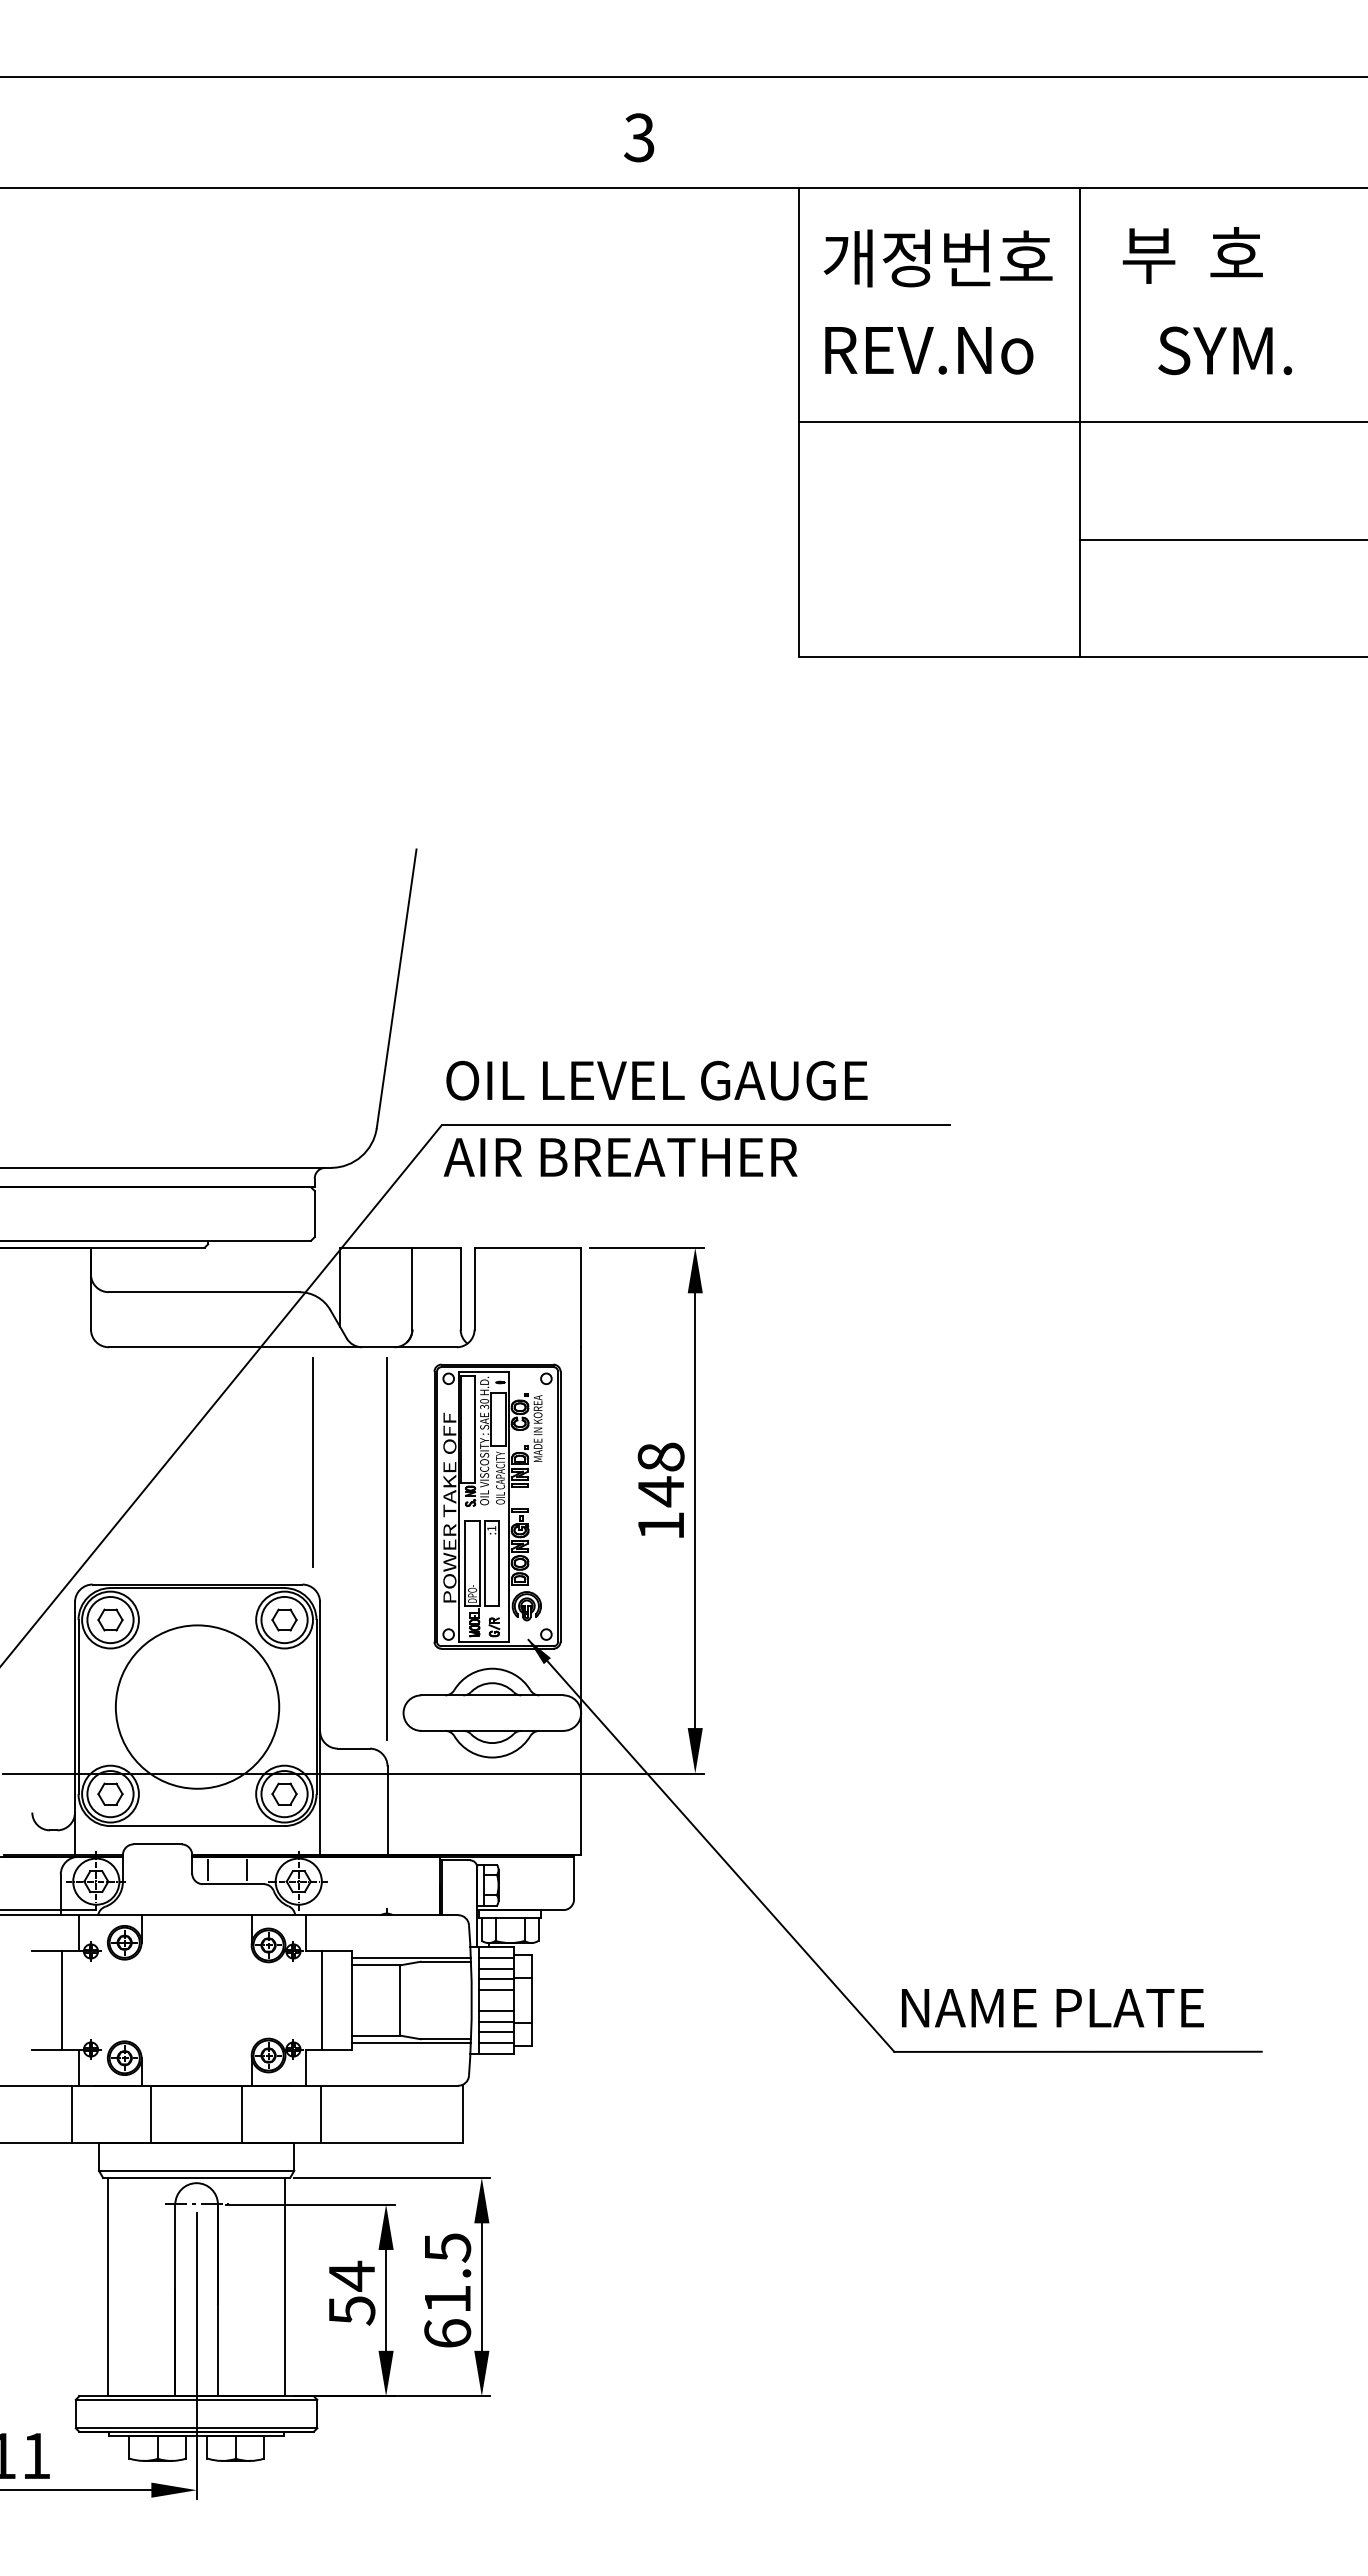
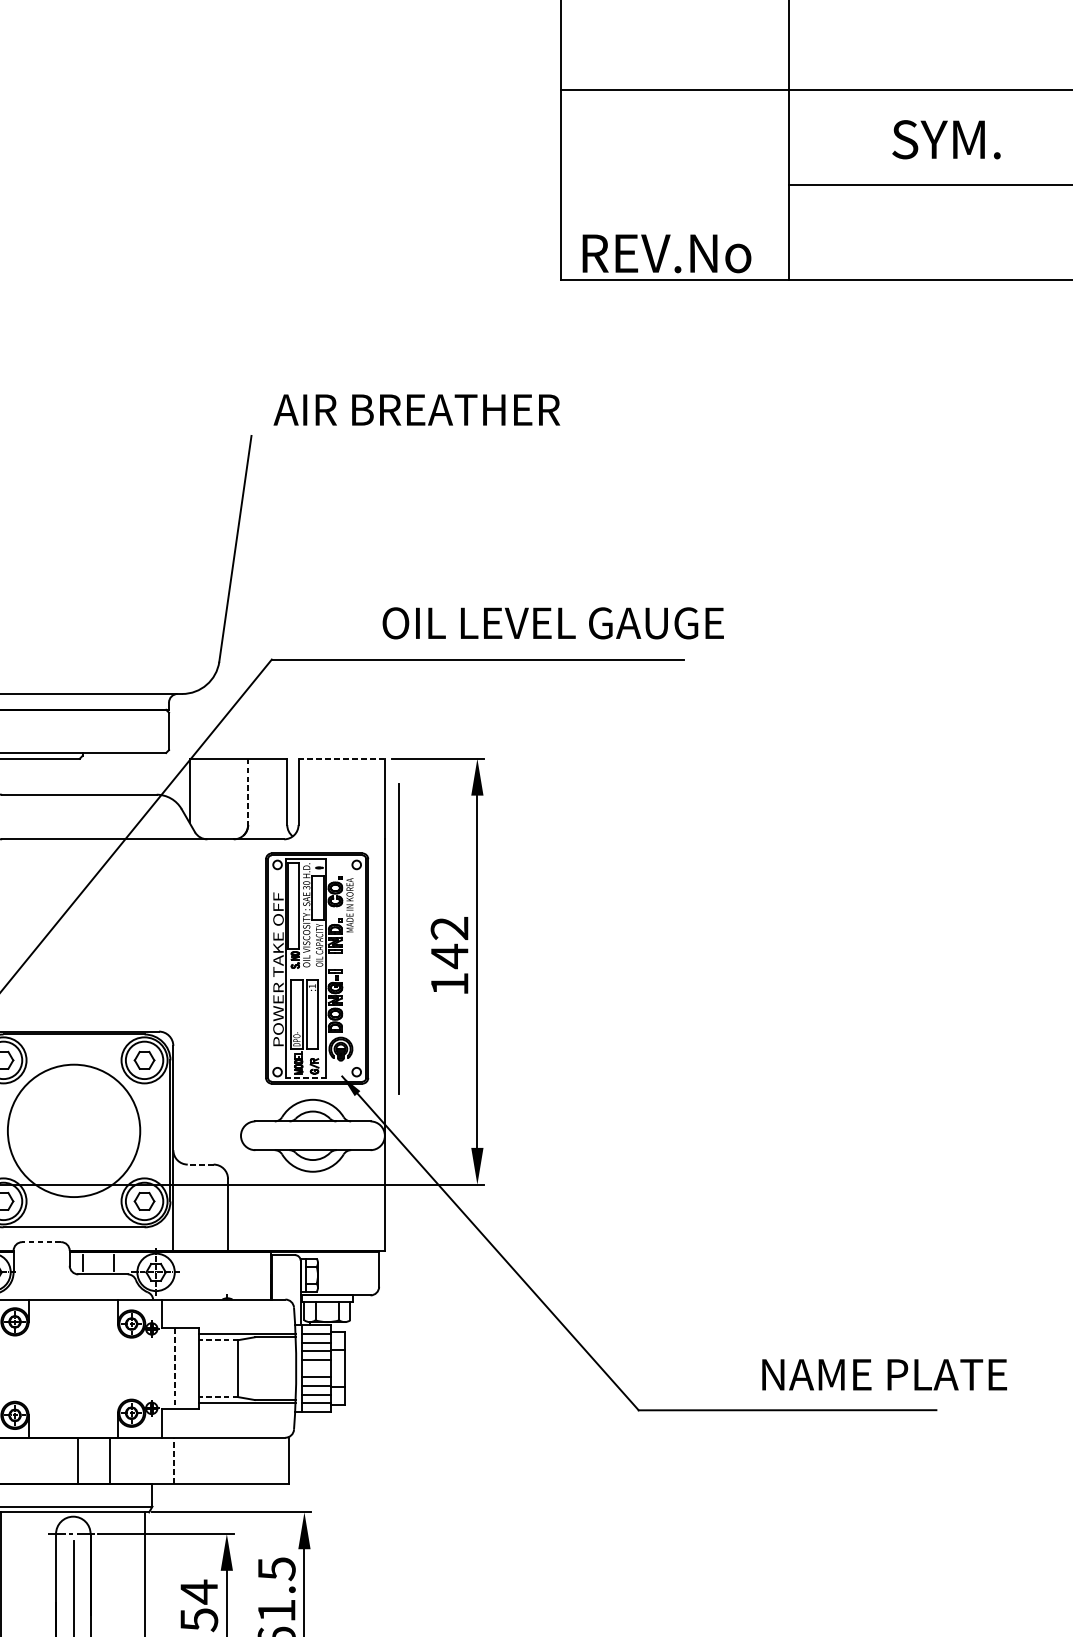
text: (929, 350) -> (667, 253), moved
text: (1225, 350) -> (946, 139), moved
text: (656, 1080) -> (552, 623), moved
text: (620, 1157) -> (416, 410), moved
line: (528, 1247) -> (342, 758), solid -> dashed
line: (412, 1288) -> (248, 791), solid -> dashed
text: (660, 1456) -> (449, 927), 148 -> 142
line: (312, 1462) -> (167, 932), removed
line: (386, 1548) -> (398, 938), moved
line: (484, 1641) -> (306, 1077), solid -> dashed
line: (353, 1748) -> (200, 1164), solid -> dashed
line: (157, 1844) -> (41, 1242), solid -> dashed
line: (375, 1965) -> (218, 1340), solid -> dashed
line: (322, 2000) -> (175, 1368), solid -> dashed
text: (1052, 2008) -> (884, 1375), moved
line: (375, 2035) -> (218, 1397), solid -> dashed
line: (151, 2113) -> (78, 1460), moved
line: (321, 2113) -> (174, 1460), solid -> dashed

